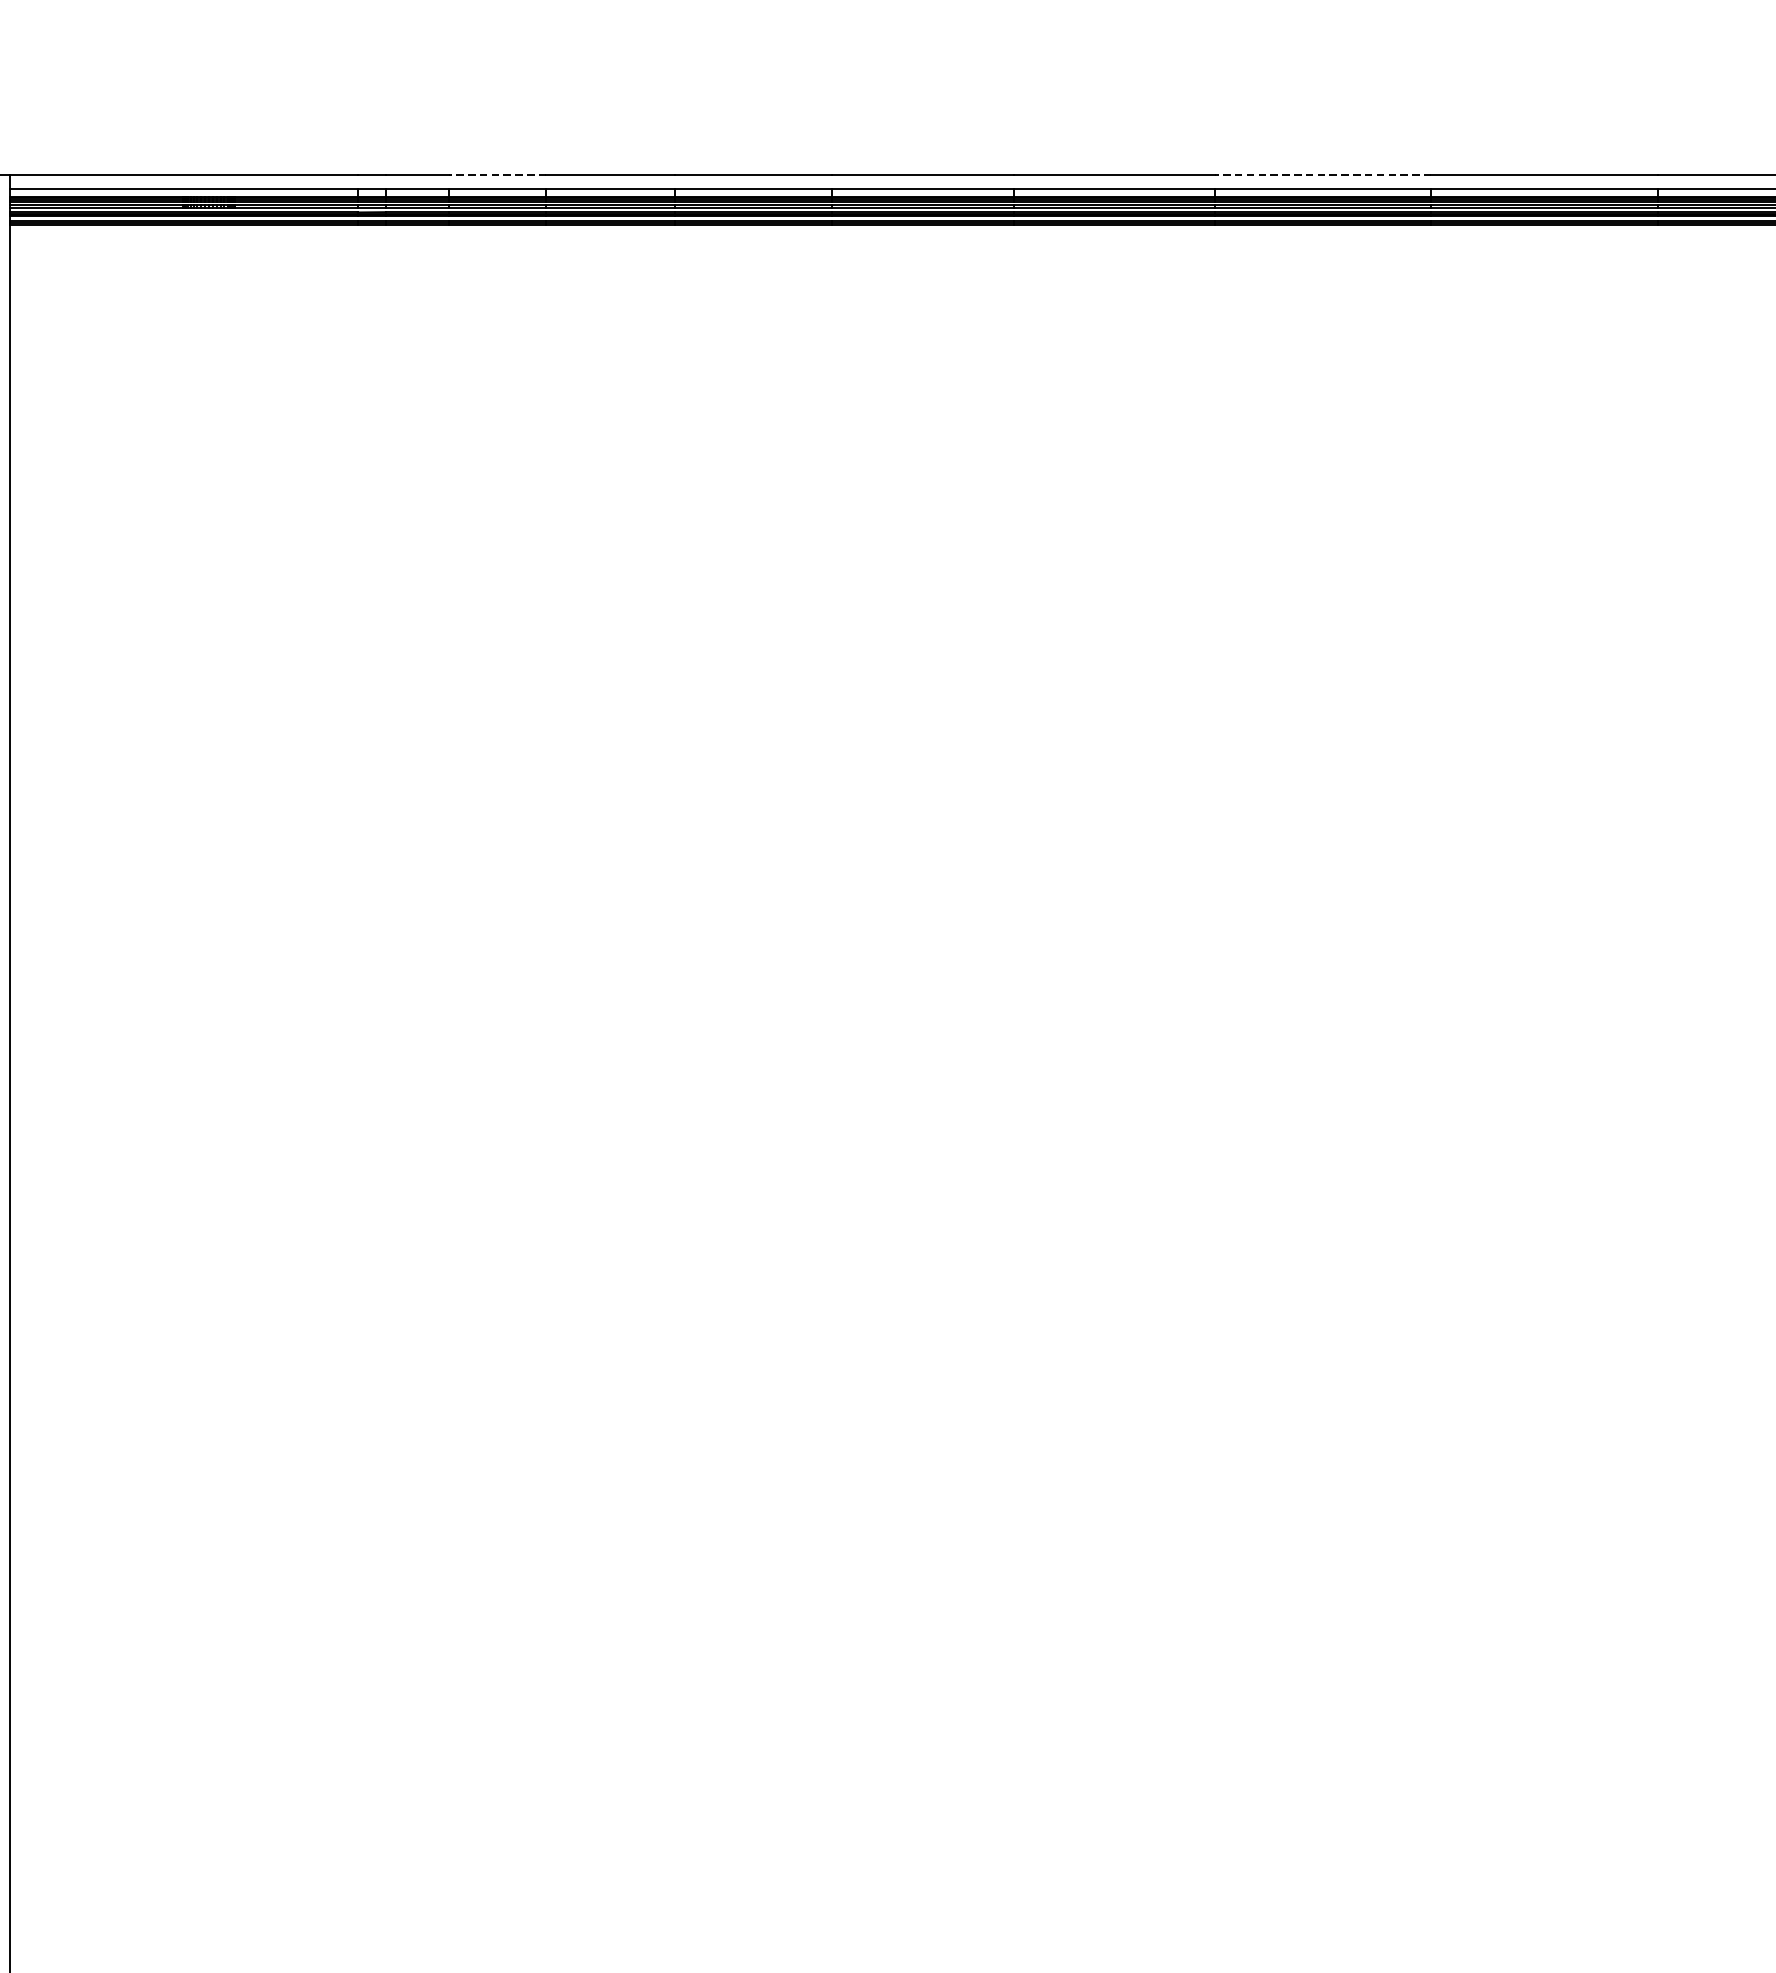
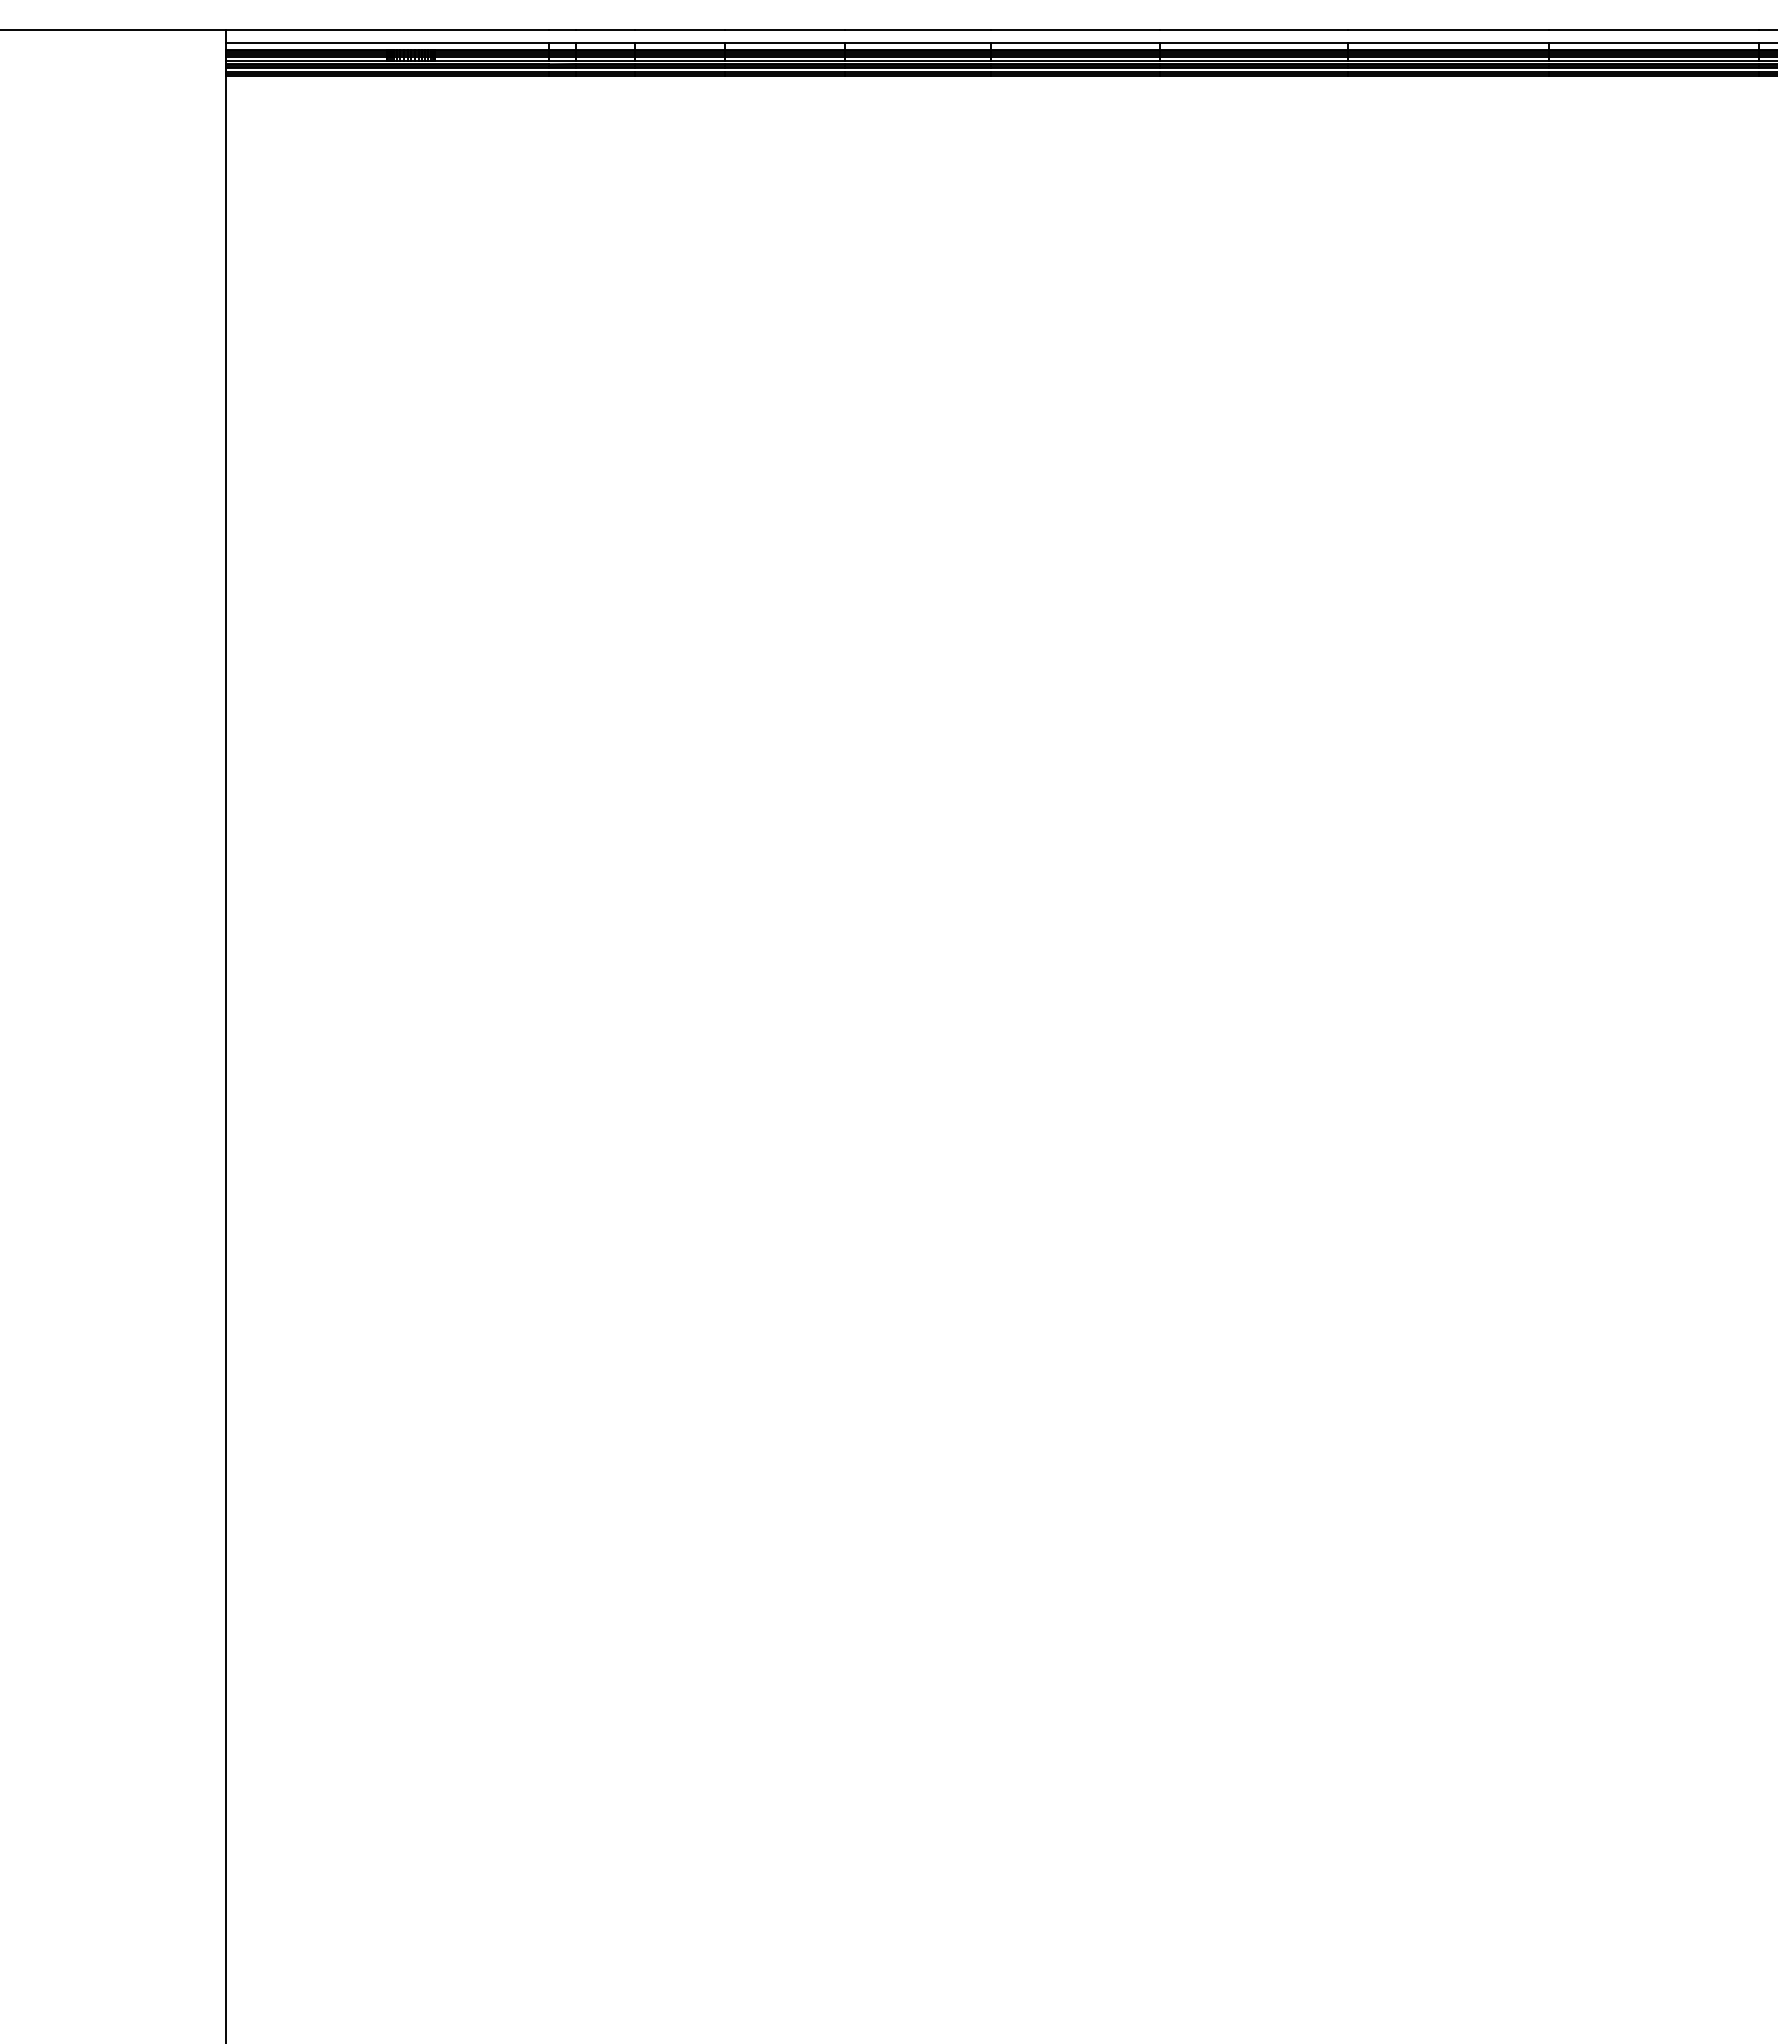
line: (497, 175) -> (679, 29), dashed -> solid
line: (1323, 175) -> (1448, 29), dashed -> solid

